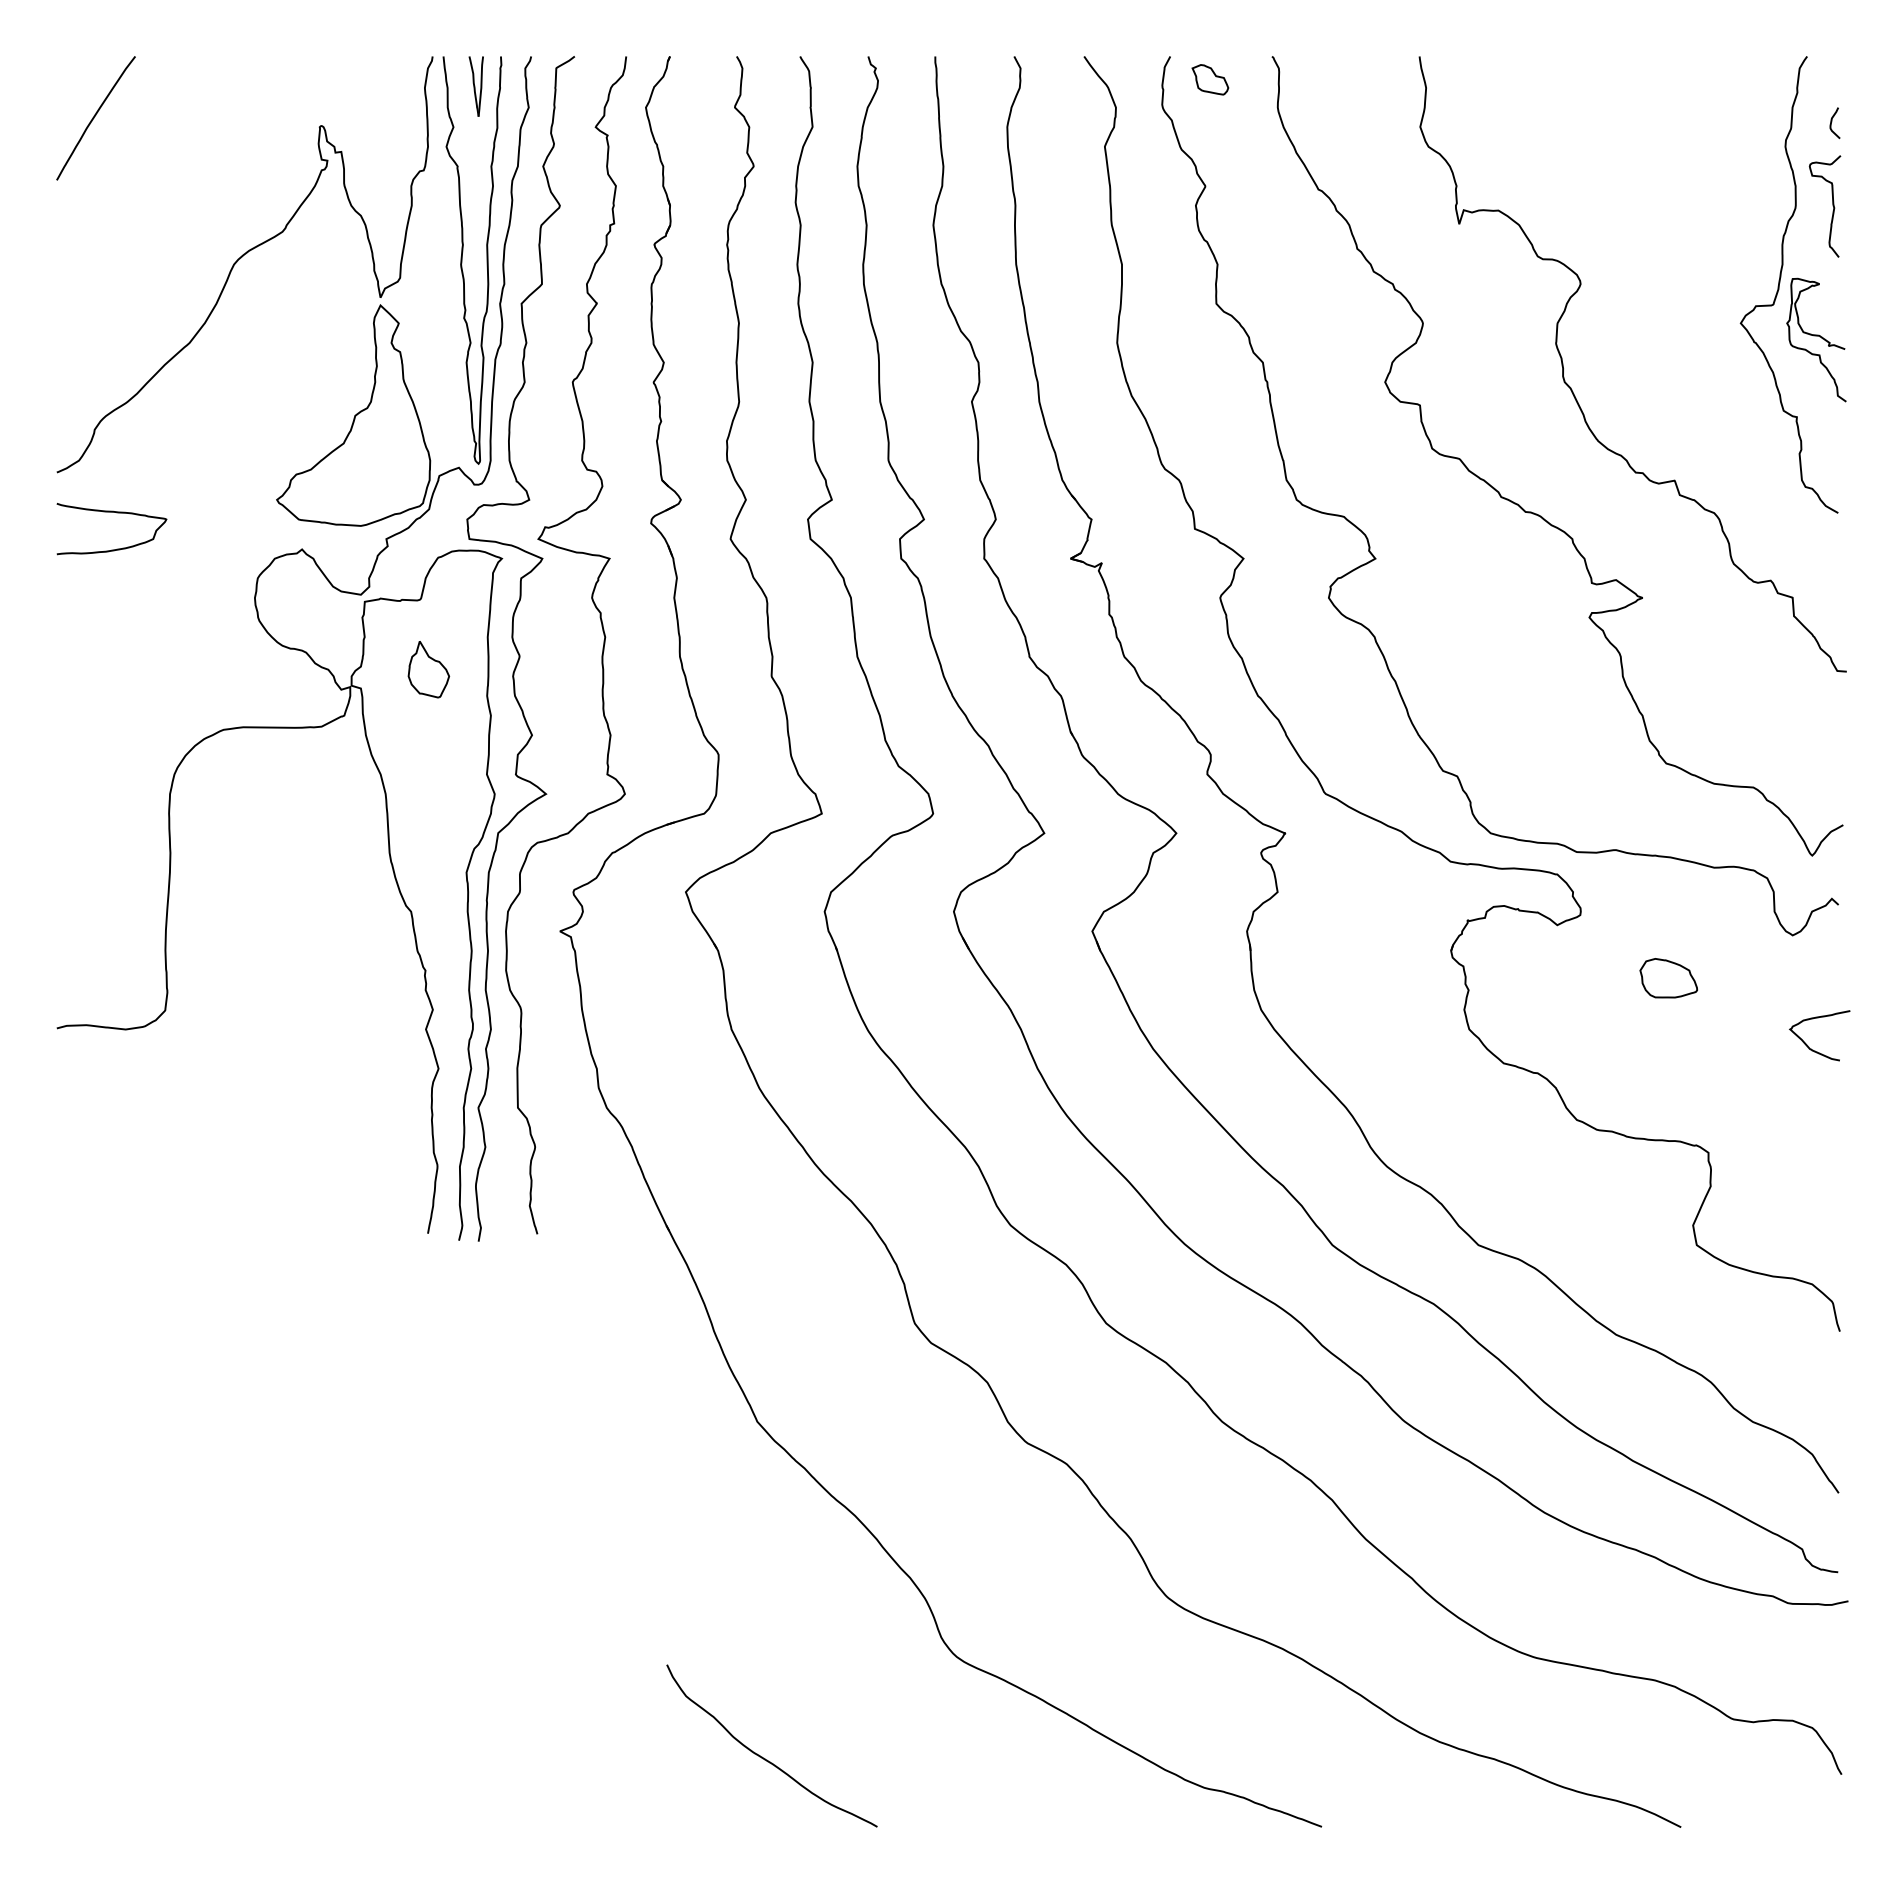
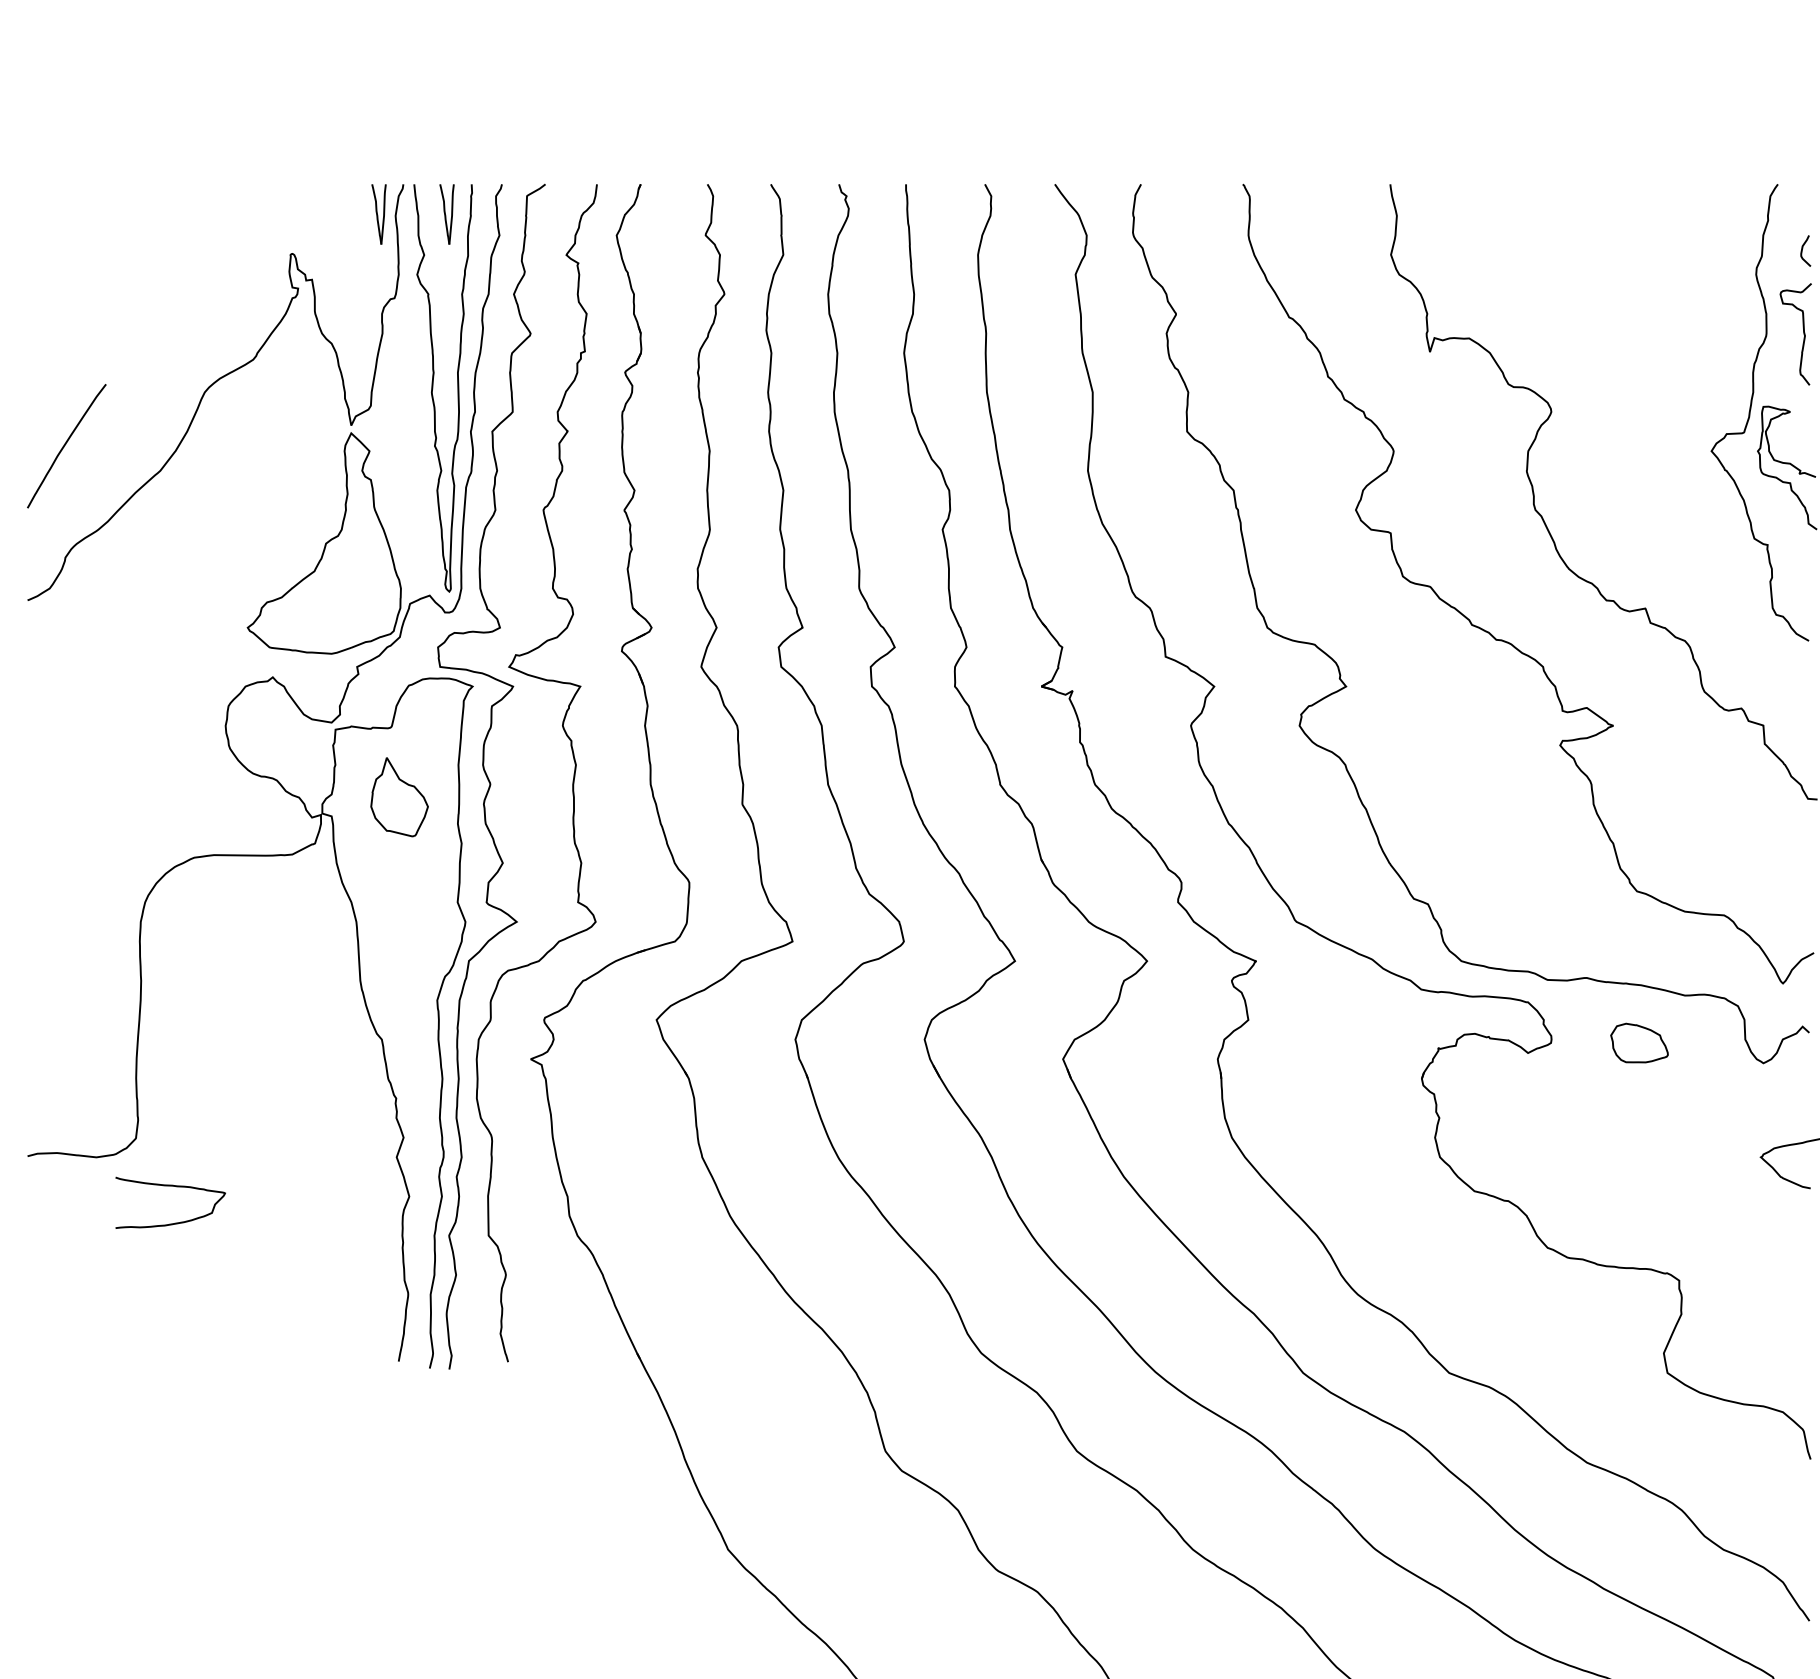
part: (1210, 79) -> (1181, 207), removed
part: (407, 86) -> (378, 214), added
curve: (94, 118) -> (65, 446), moved
curve: (116, 513) -> (175, 1187), moved
part: (428, 669) -> (399, 797), size x1.4
part: (1668, 978) -> (1639, 1043), moved

